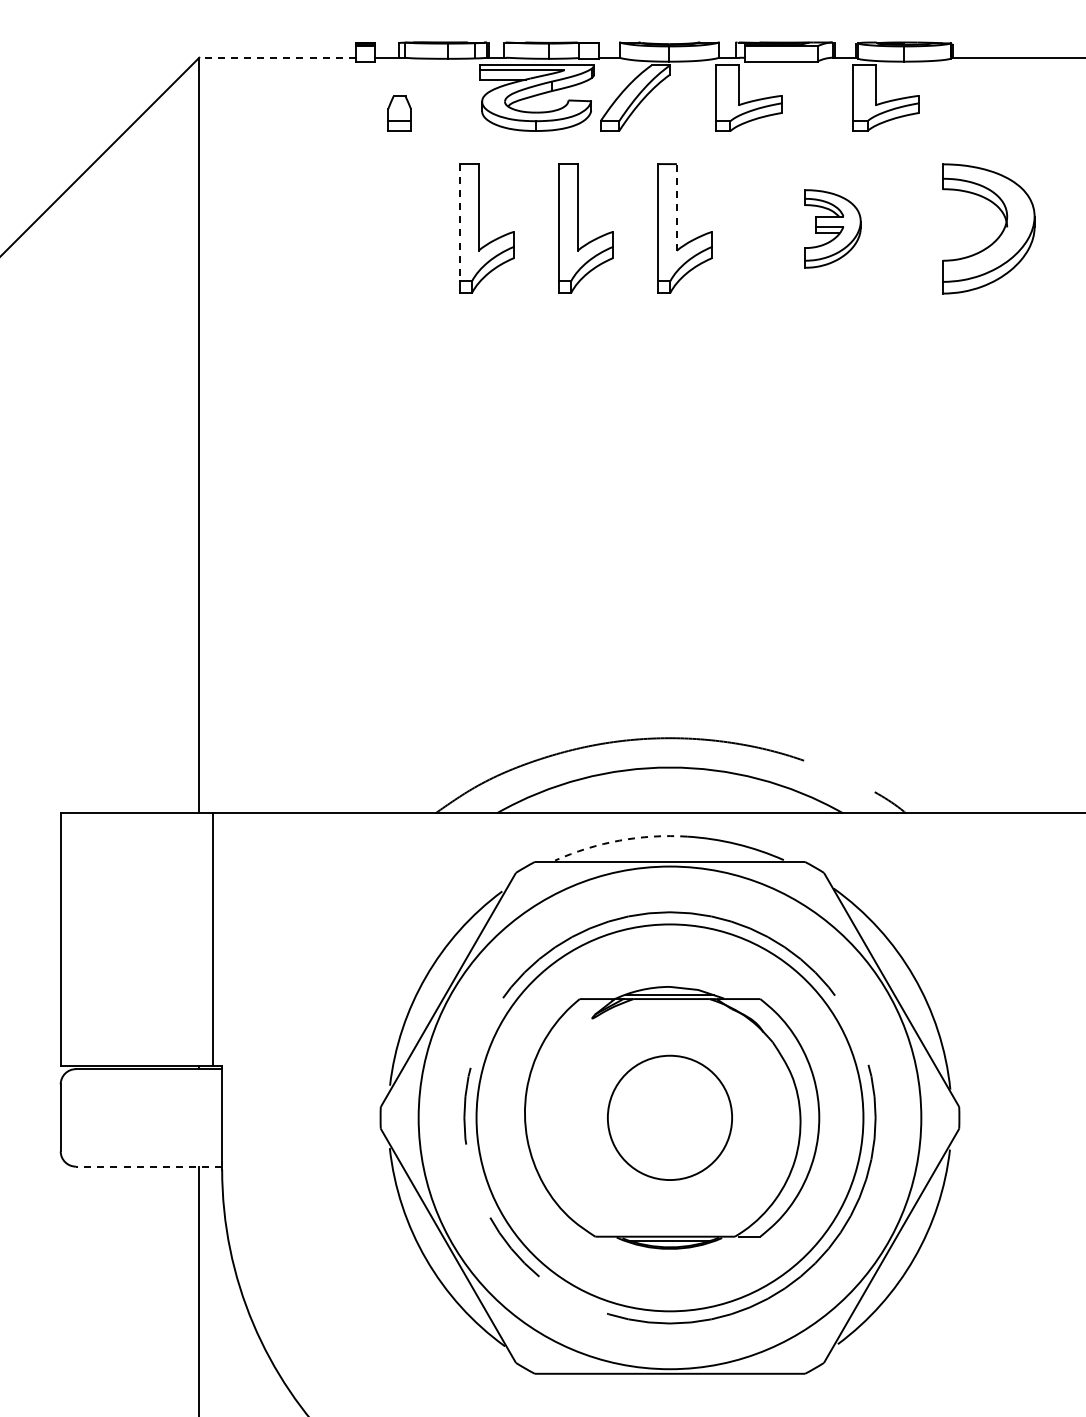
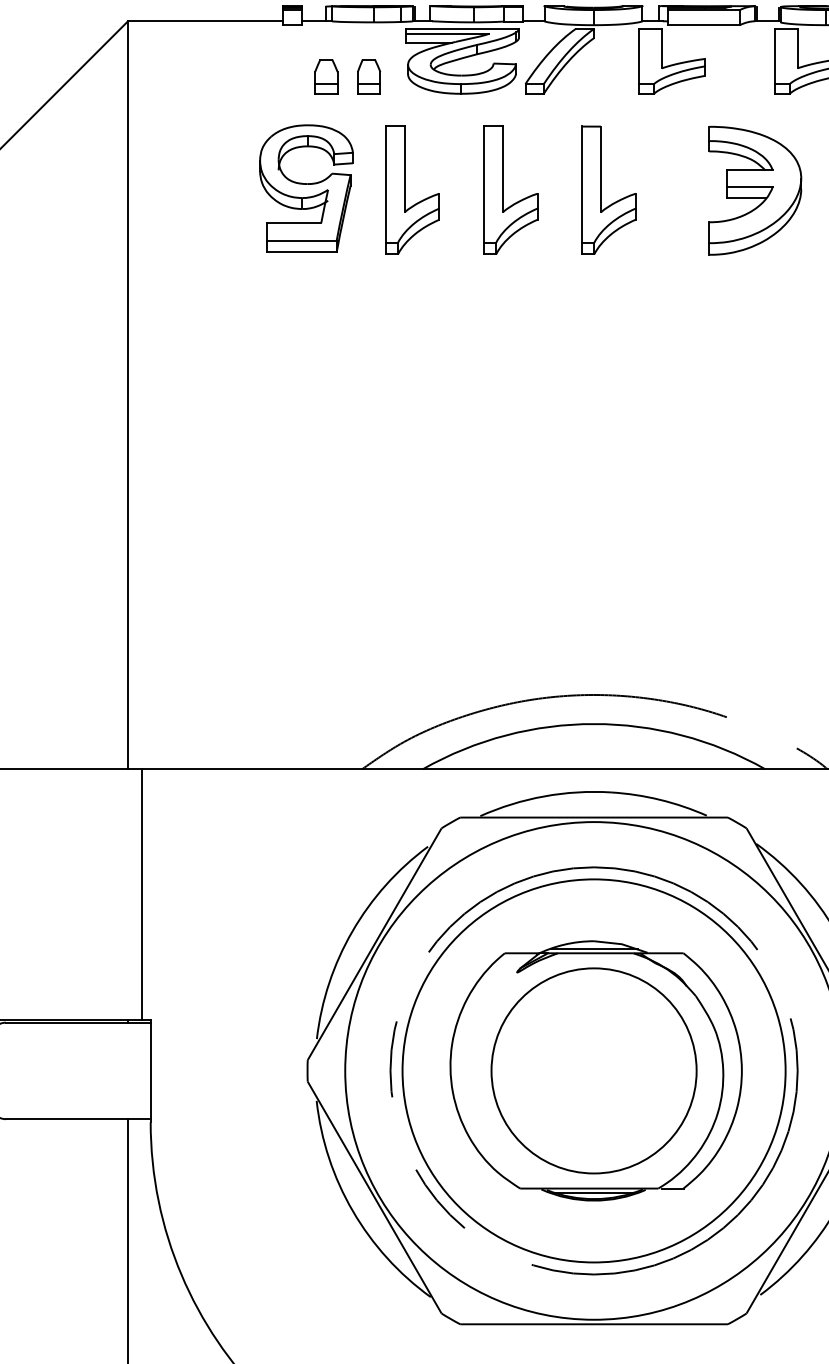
line: (277, 57) -> (205, 21), dashed -> solid
part: (442, 113) -> (368, 76), added
line: (676, 206) -> (600, 168), dashed -> solid
line: (459, 222) -> (385, 184), dashed -> solid
part: (379, 226) -> (306, 188), added
part: (832, 228) -> (754, 190), size x1.67
arc: (619, 840) -> (544, 796), dashed -> solid
circle: (669, 1117) -> (593, 1070), size x1.67
line: (148, 1166) -> (77, 1119), dashed -> solid

